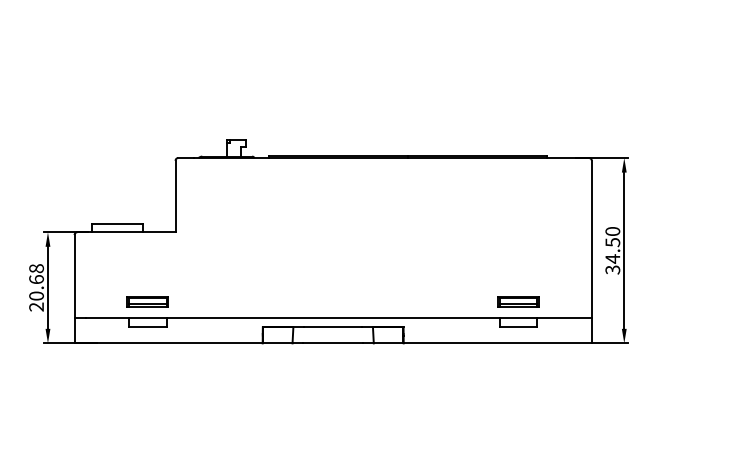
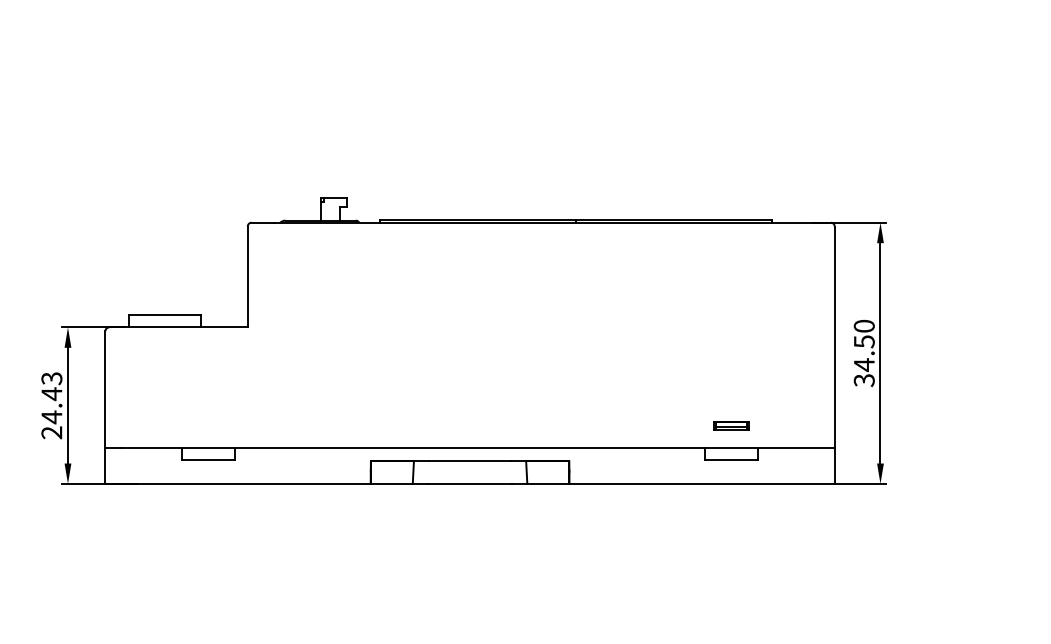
text: (36, 282) -> (51, 398), 20.68 -> 24.43
part: (147, 301) -> (208, 425), removed
part: (518, 301) -> (731, 425), size x0.6

